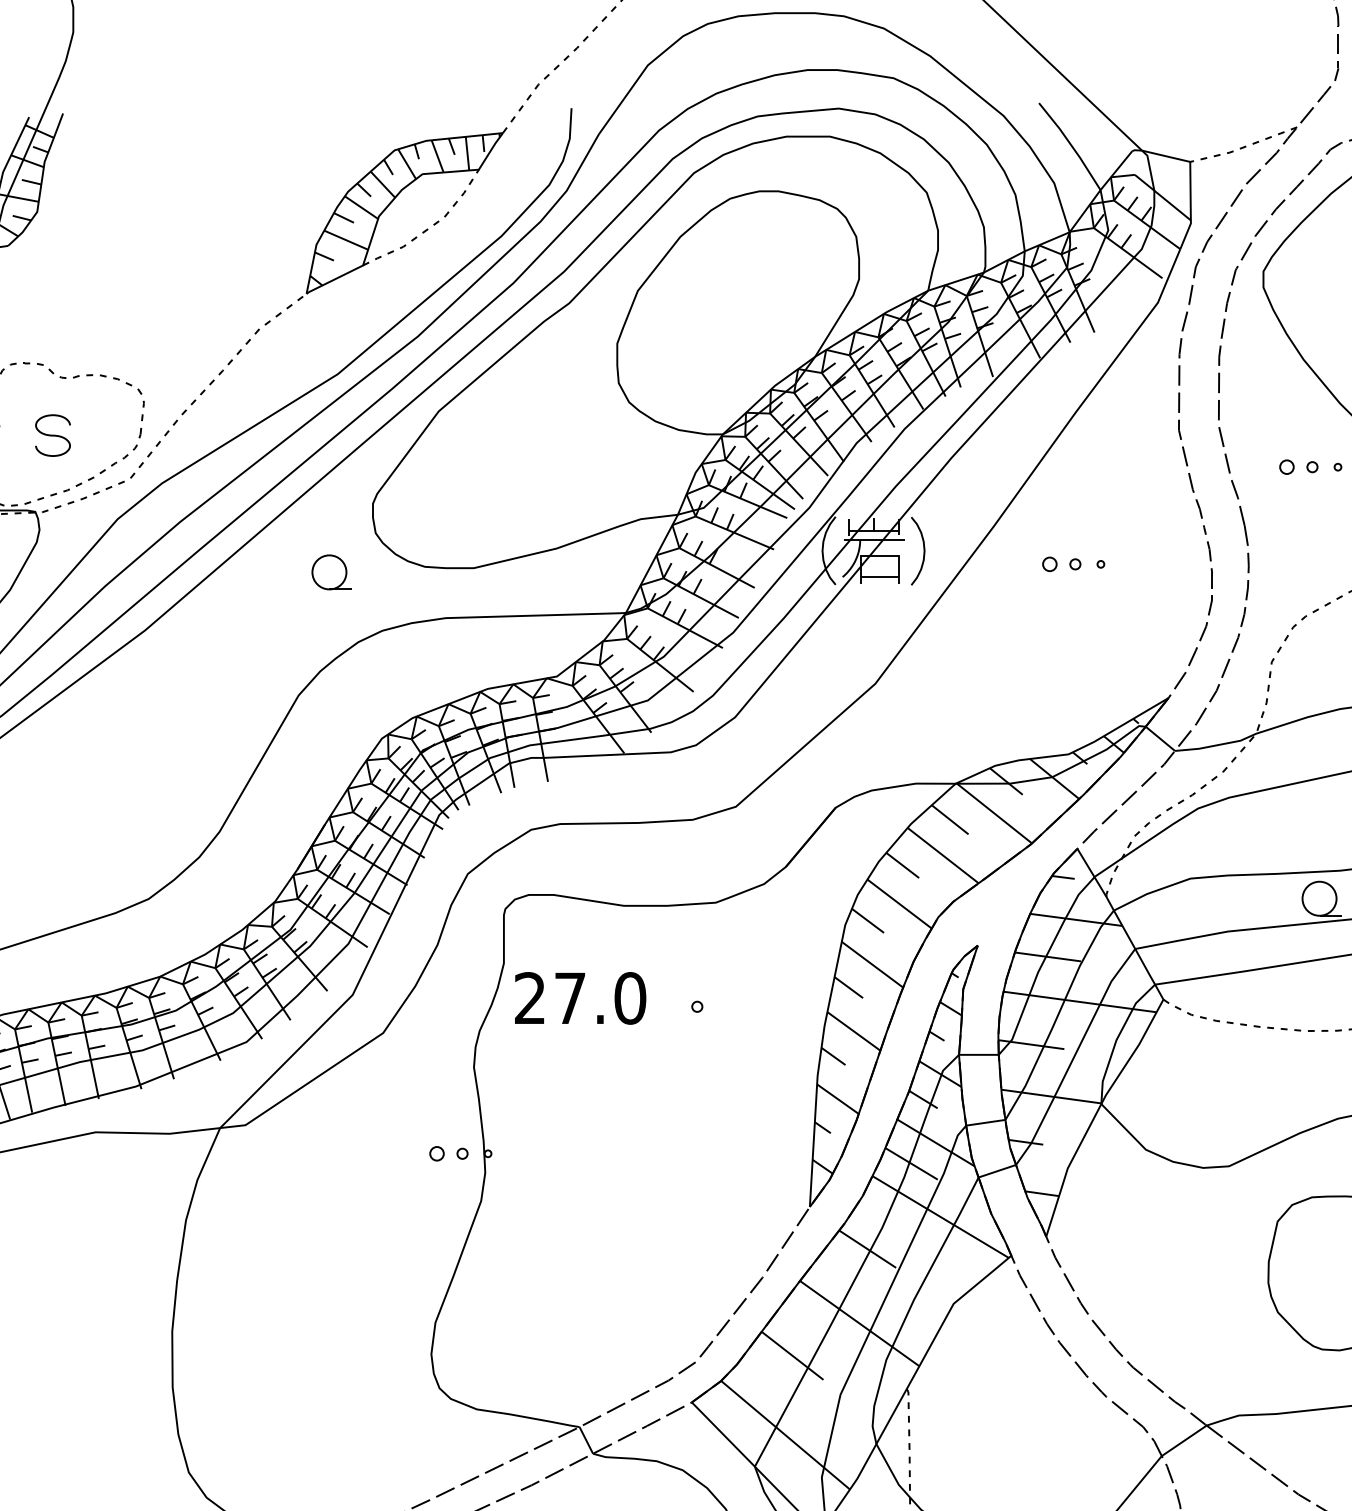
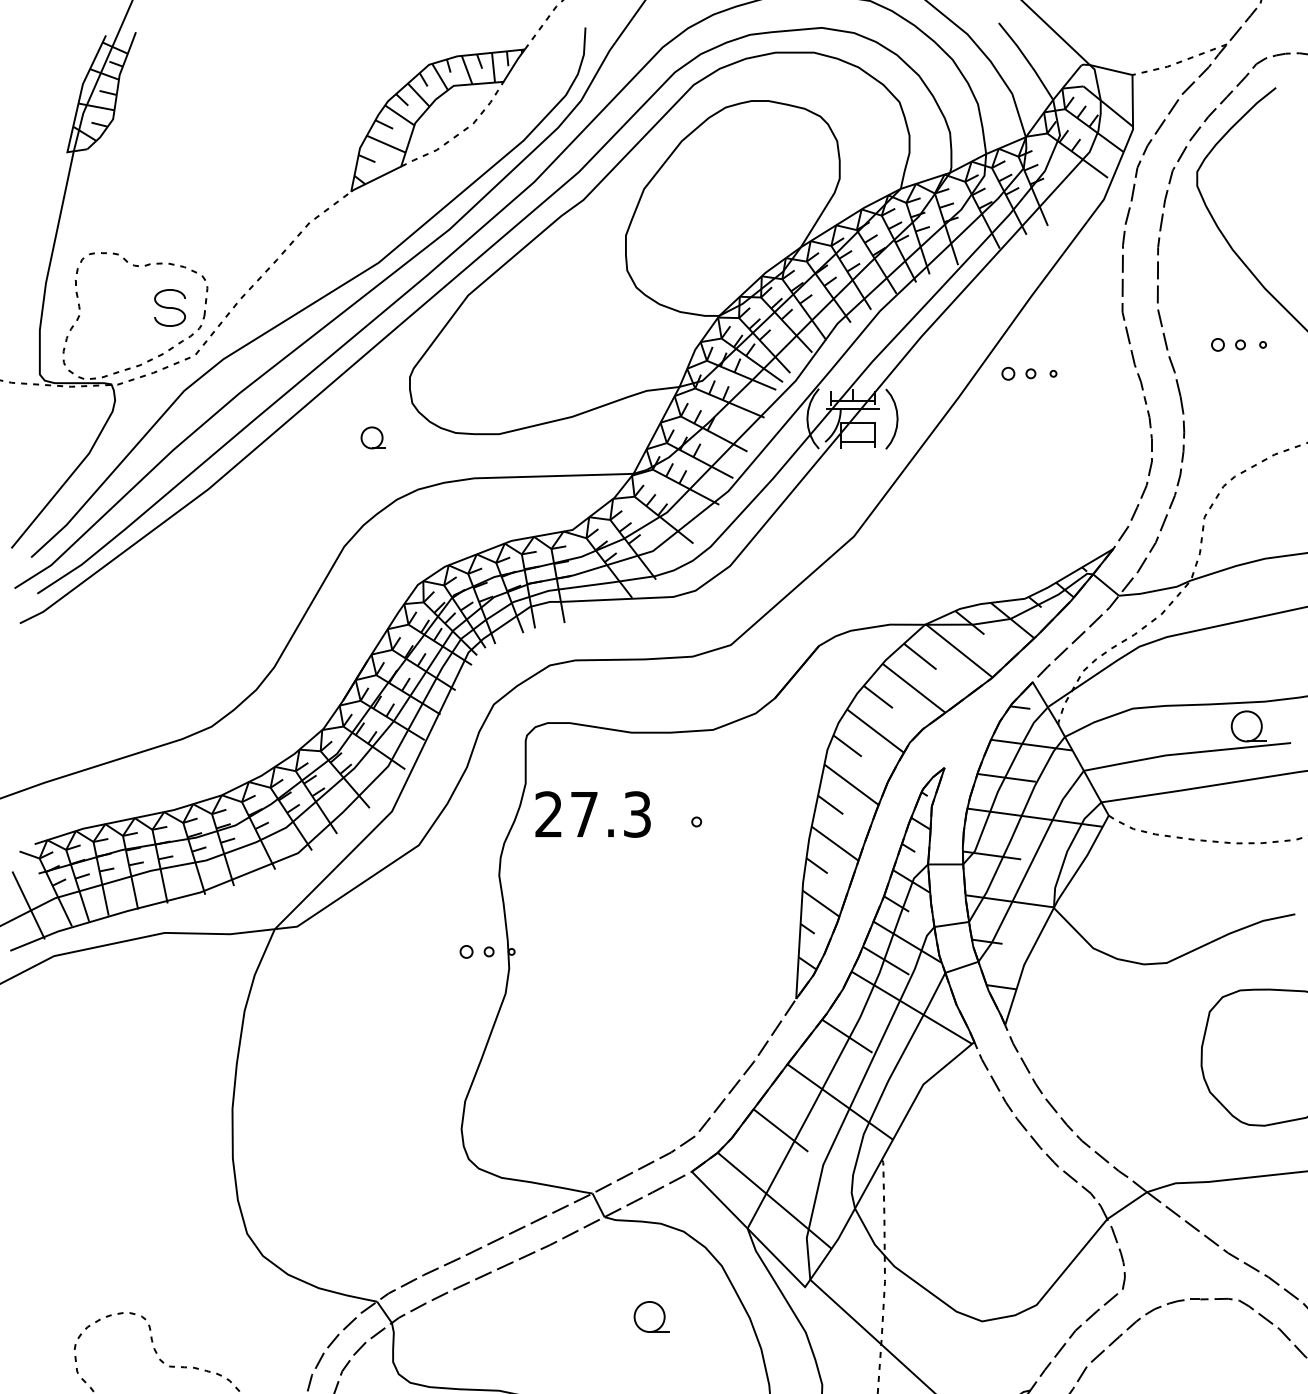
part: (52, 435) -> (169, 307), moved
part: (1073, 564) -> (1029, 373), moved
part: (331, 571) -> (373, 437), size x0.7
text: (630, 998) -> (637, 814), 27.0 -> 27.3

